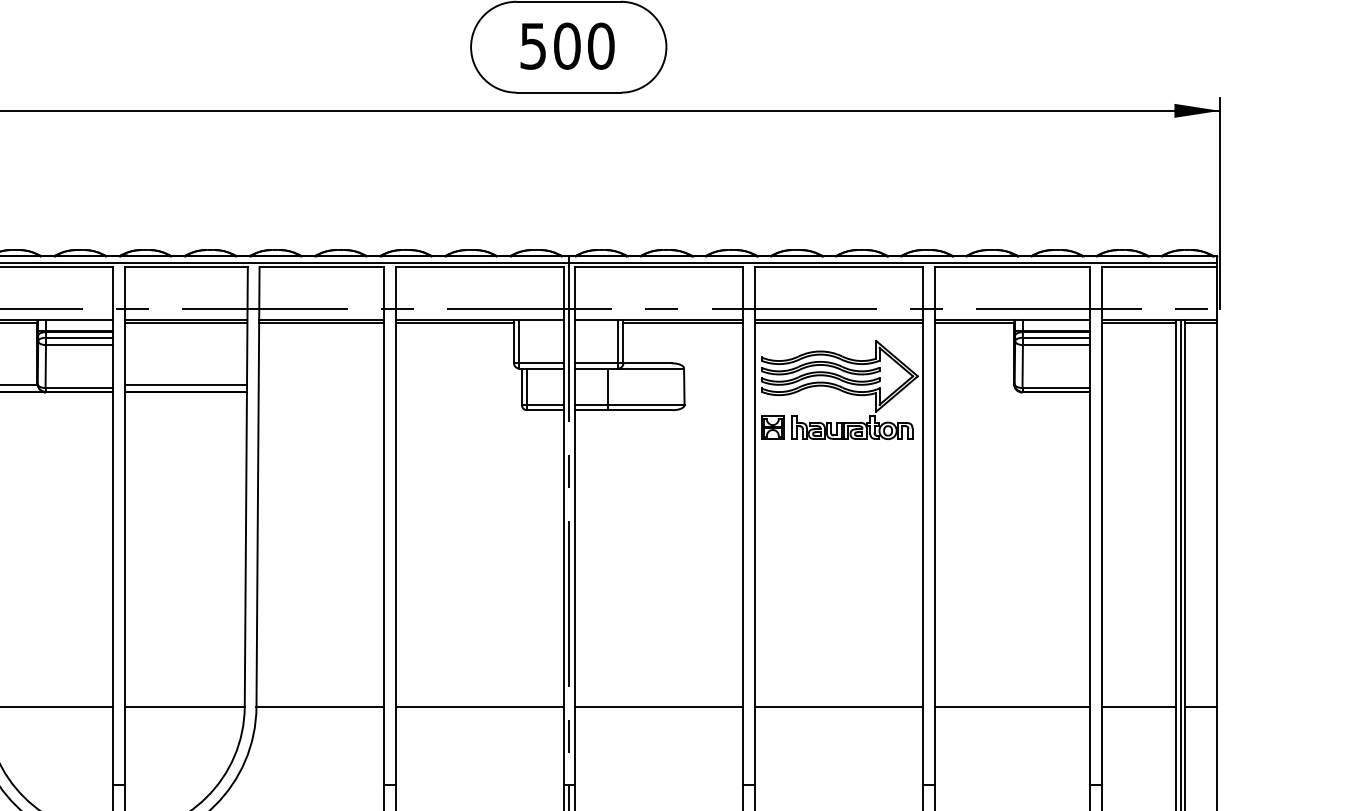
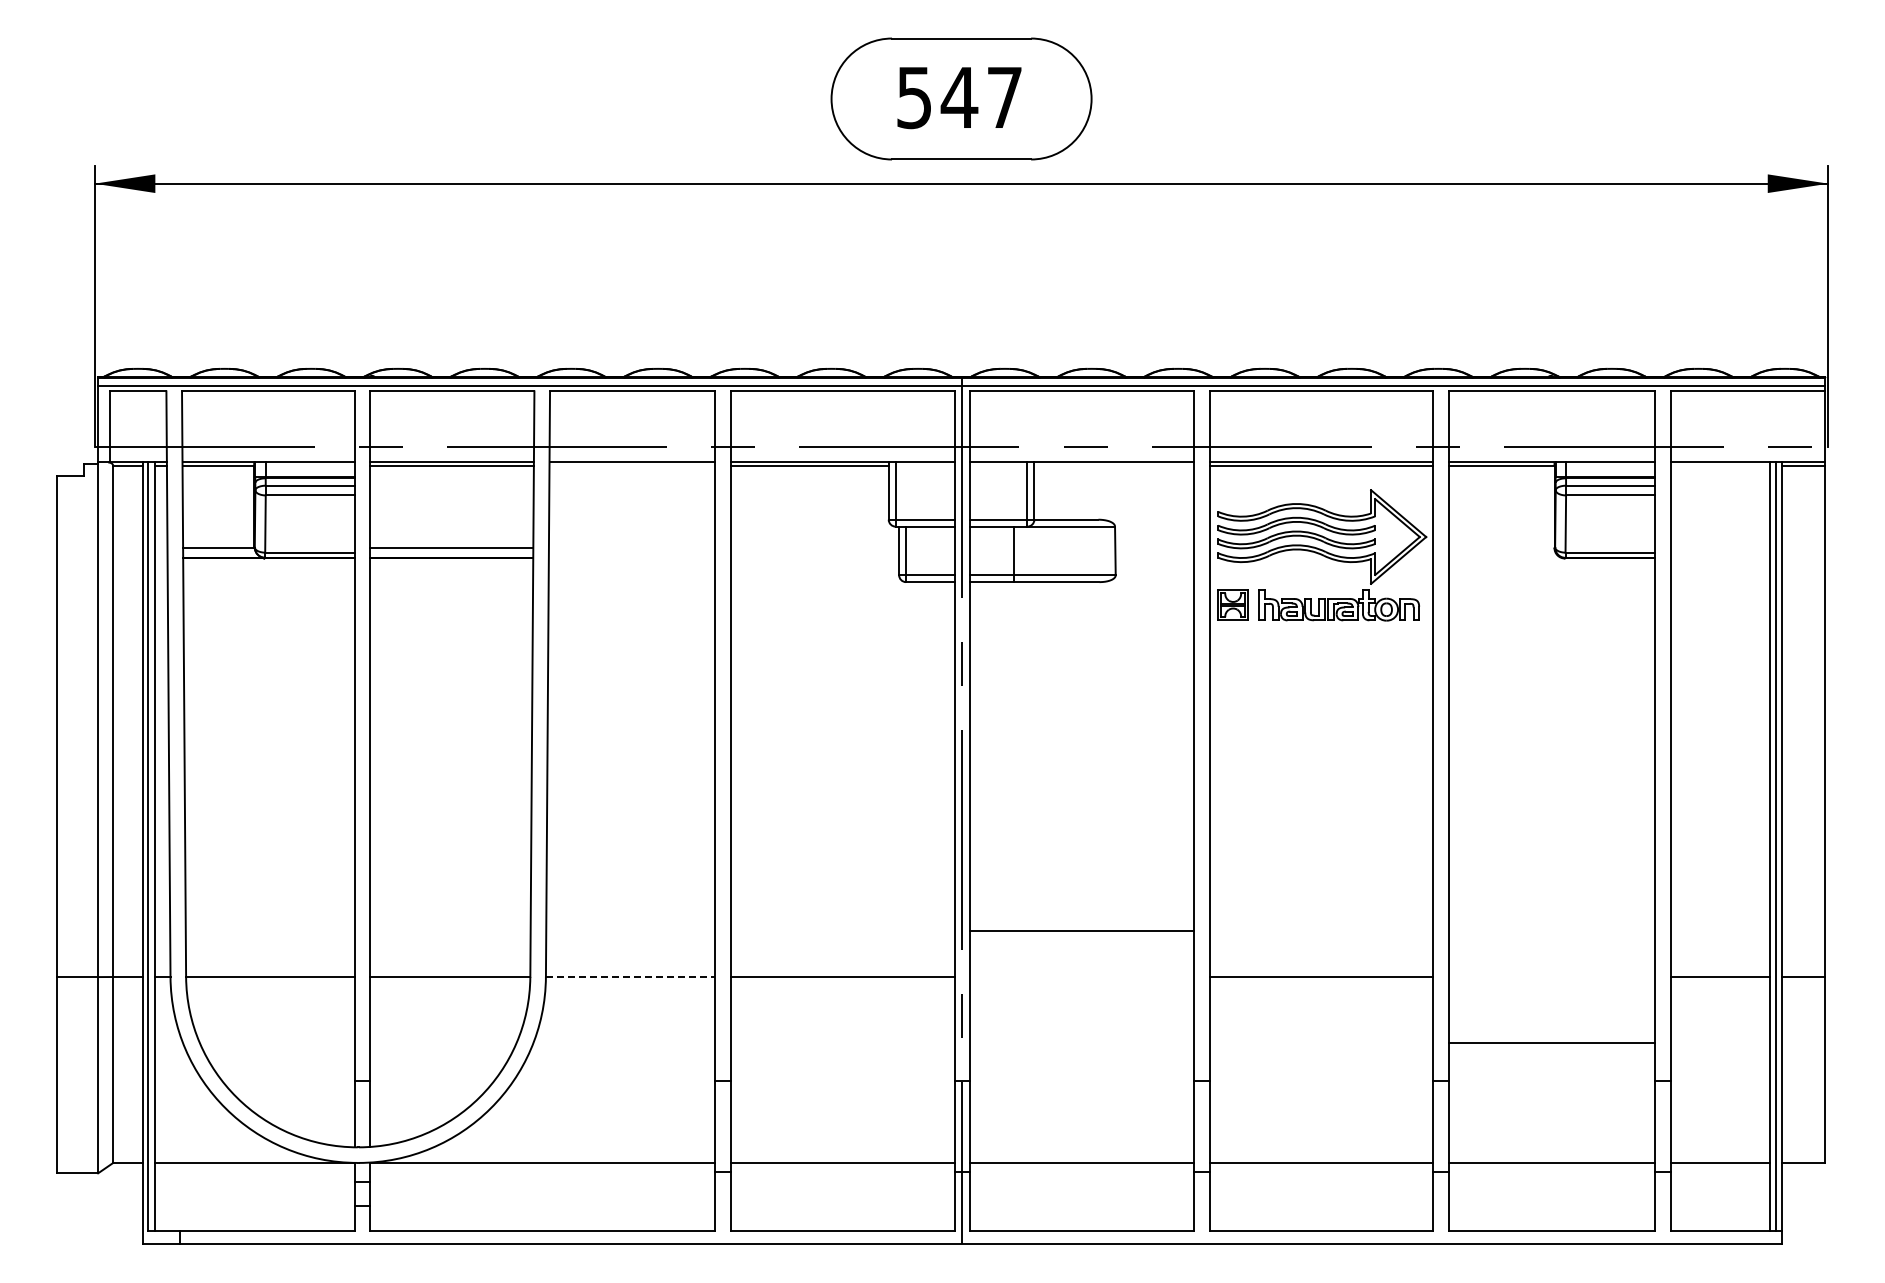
text: (583, 46) -> (981, 97), 500 -> 547
line: (321, 322) -> (632, 465), removed
line: (682, 322) -> (1113, 465), removed
line: (1138, 322) -> (1719, 465), removed
line: (320, 707) -> (630, 977), solid -> dashed
line: (658, 707) -> (1081, 931), moved
line: (1011, 707) -> (1551, 1043), moved

